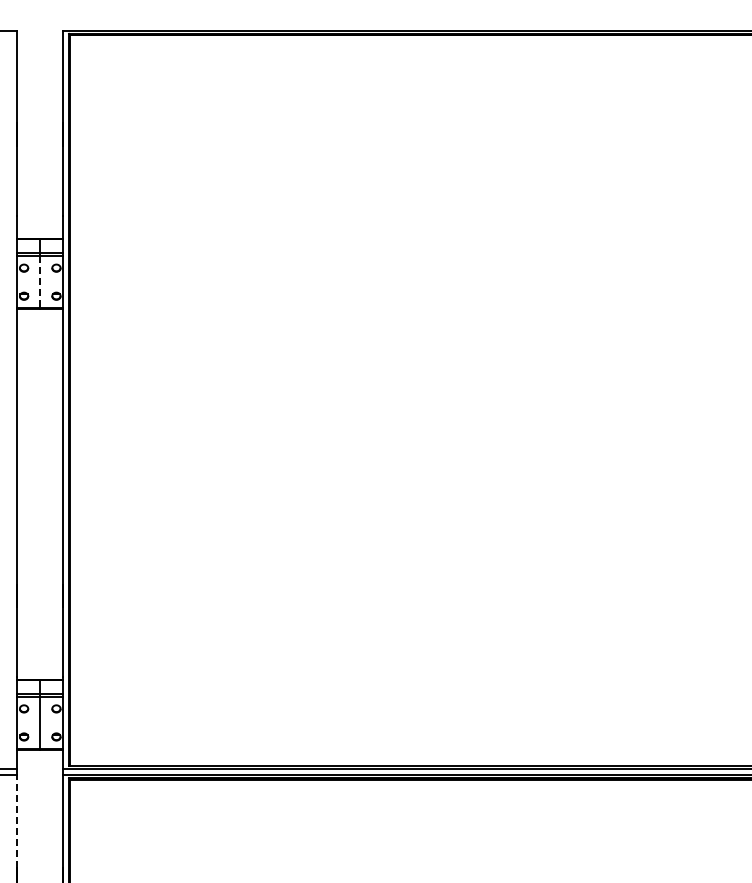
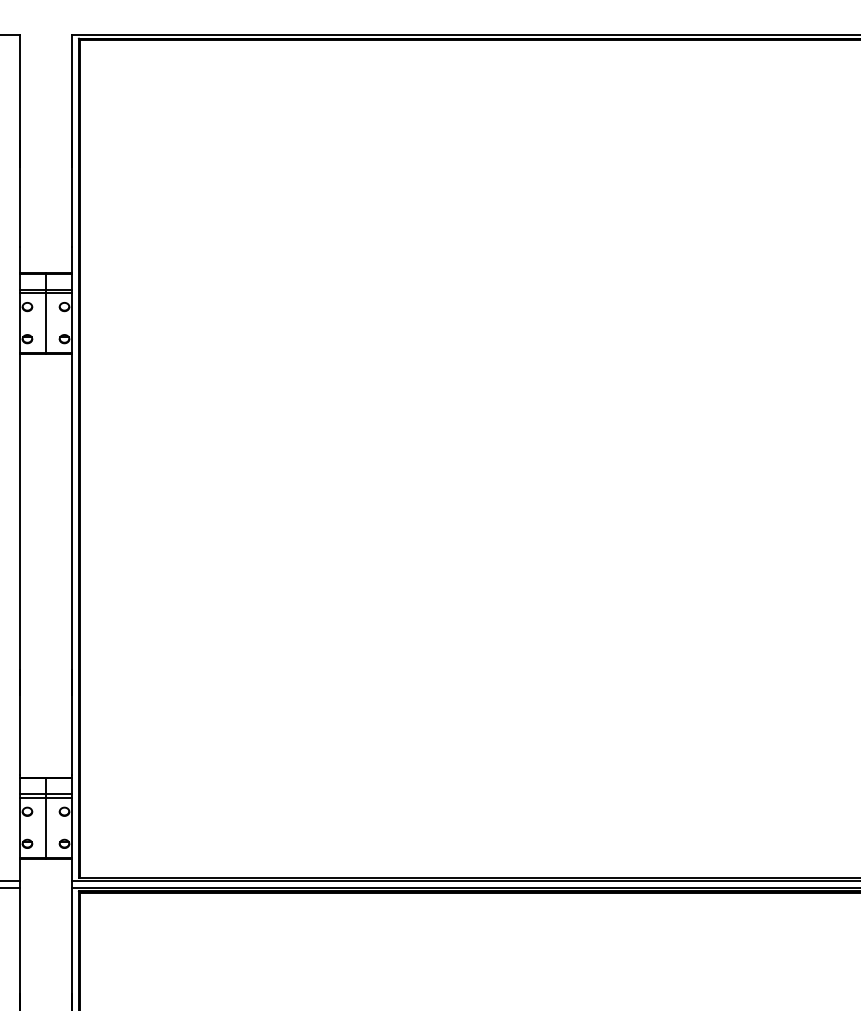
line: (40, 282) -> (46, 323), dashed -> solid
line: (17, 821) -> (19, 940), dashed -> solid

